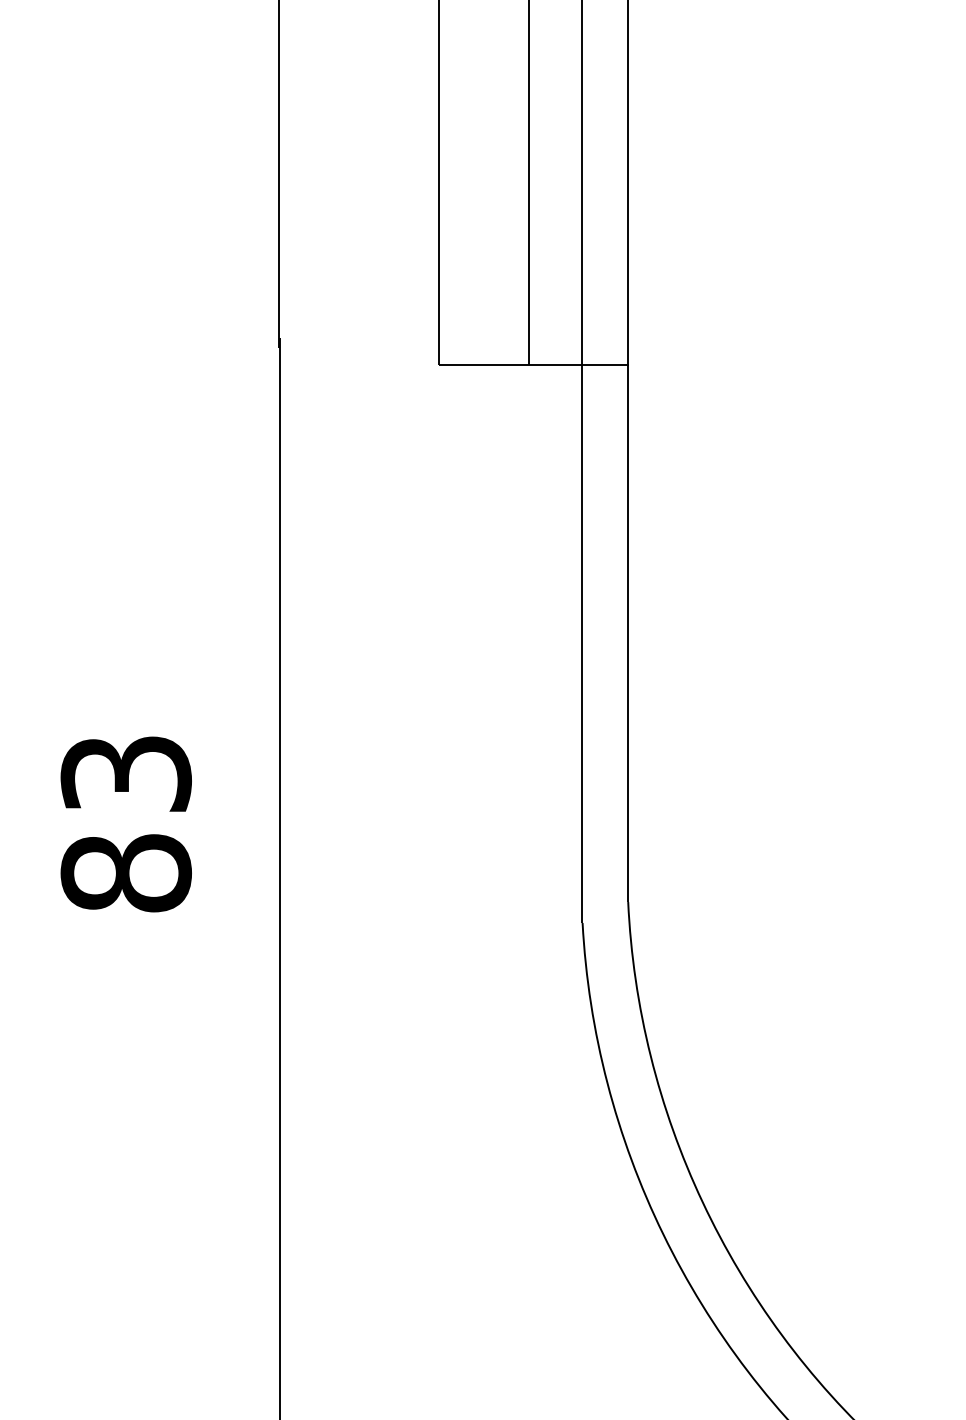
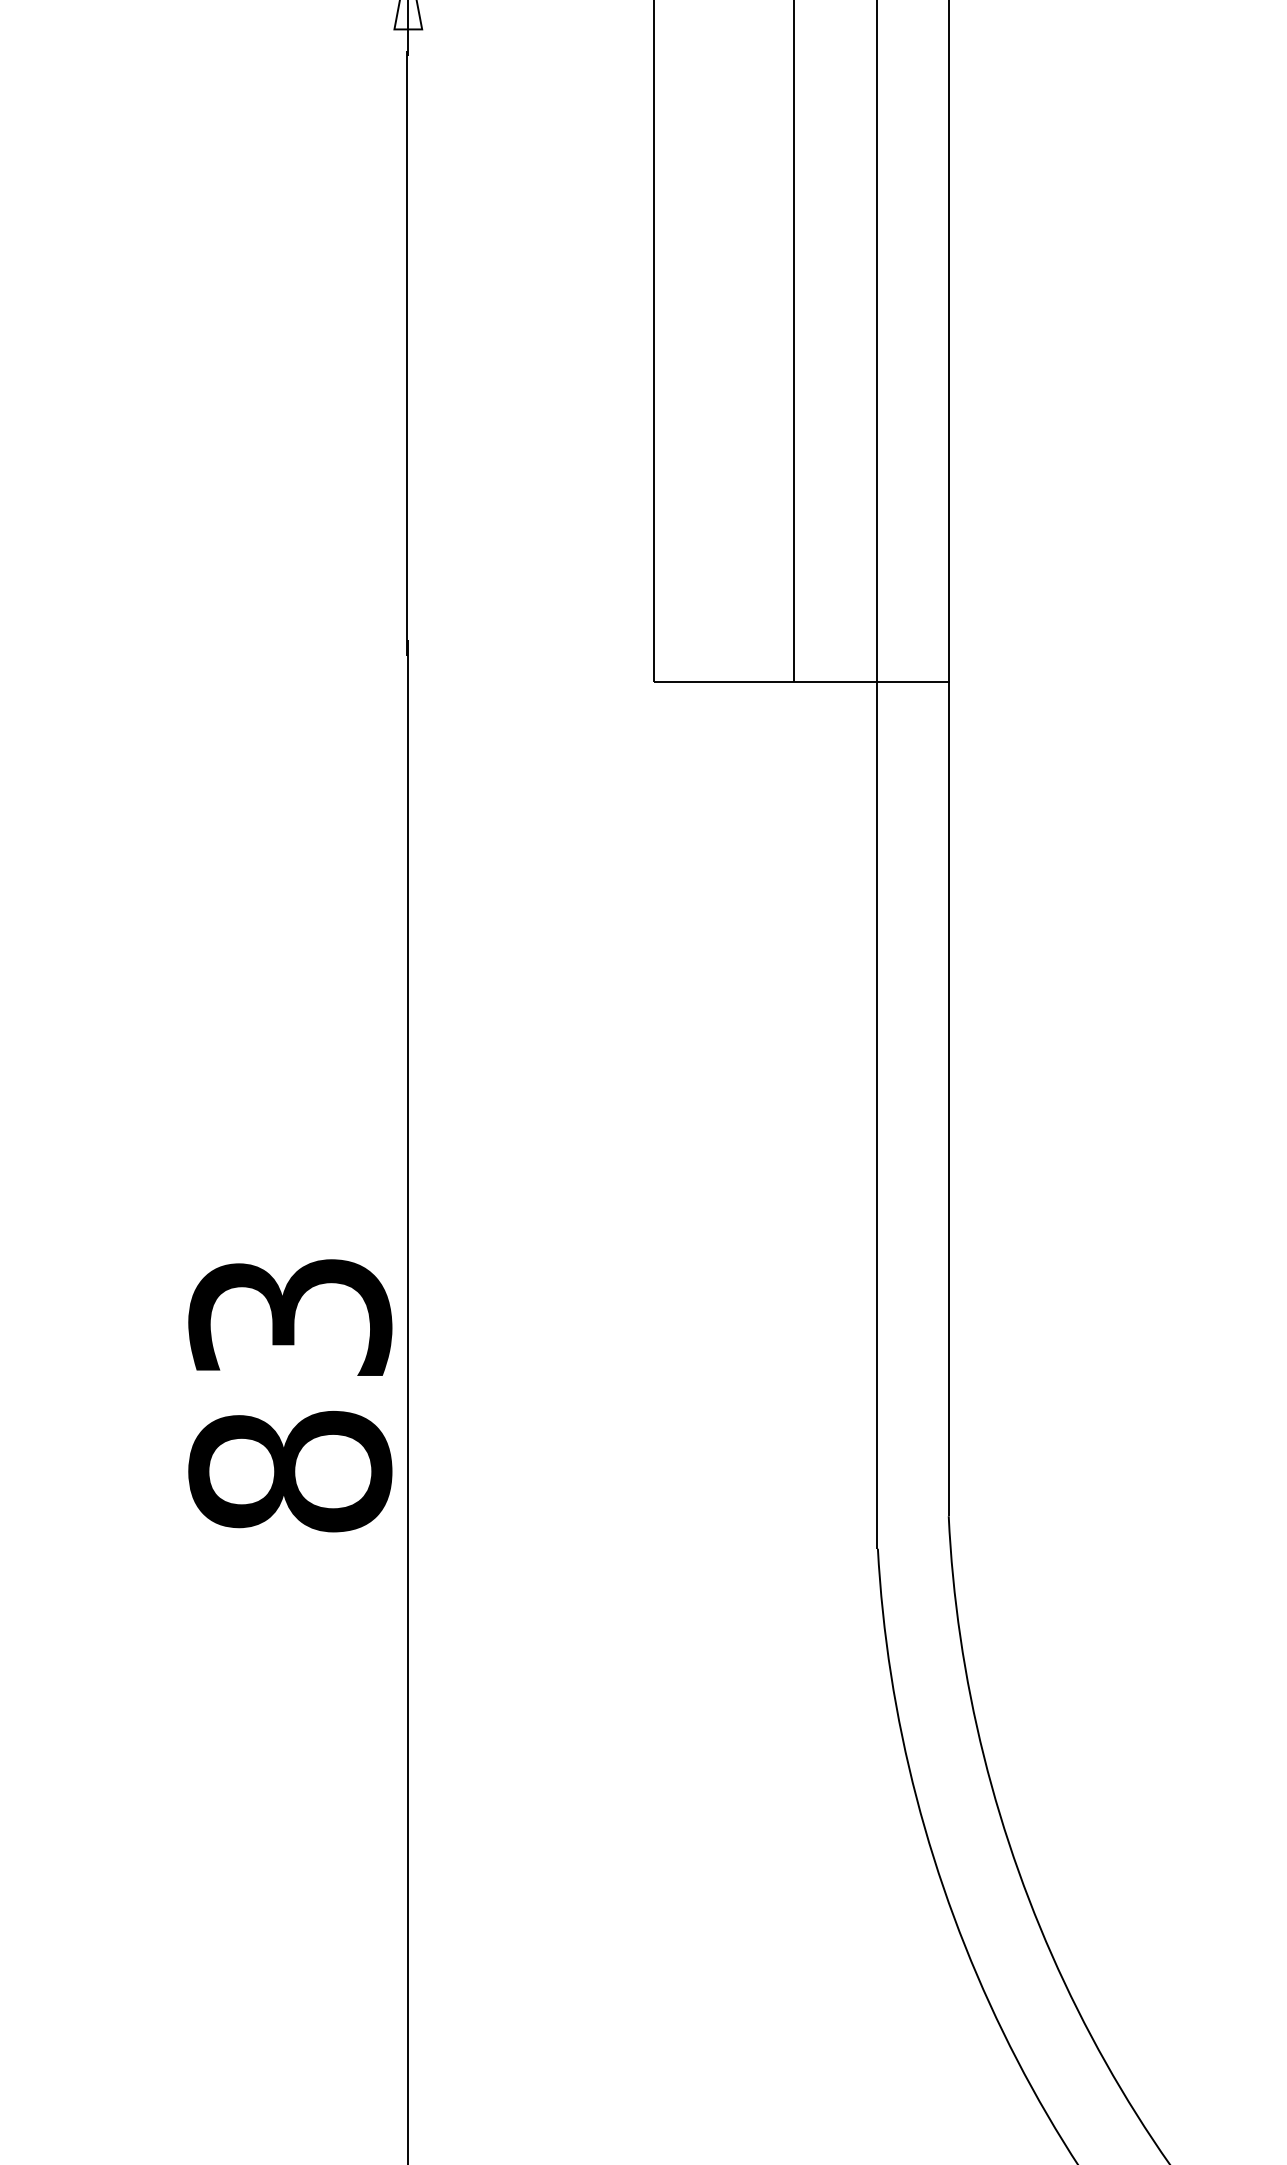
text: (125, 824) -> (289, 1395), moved

